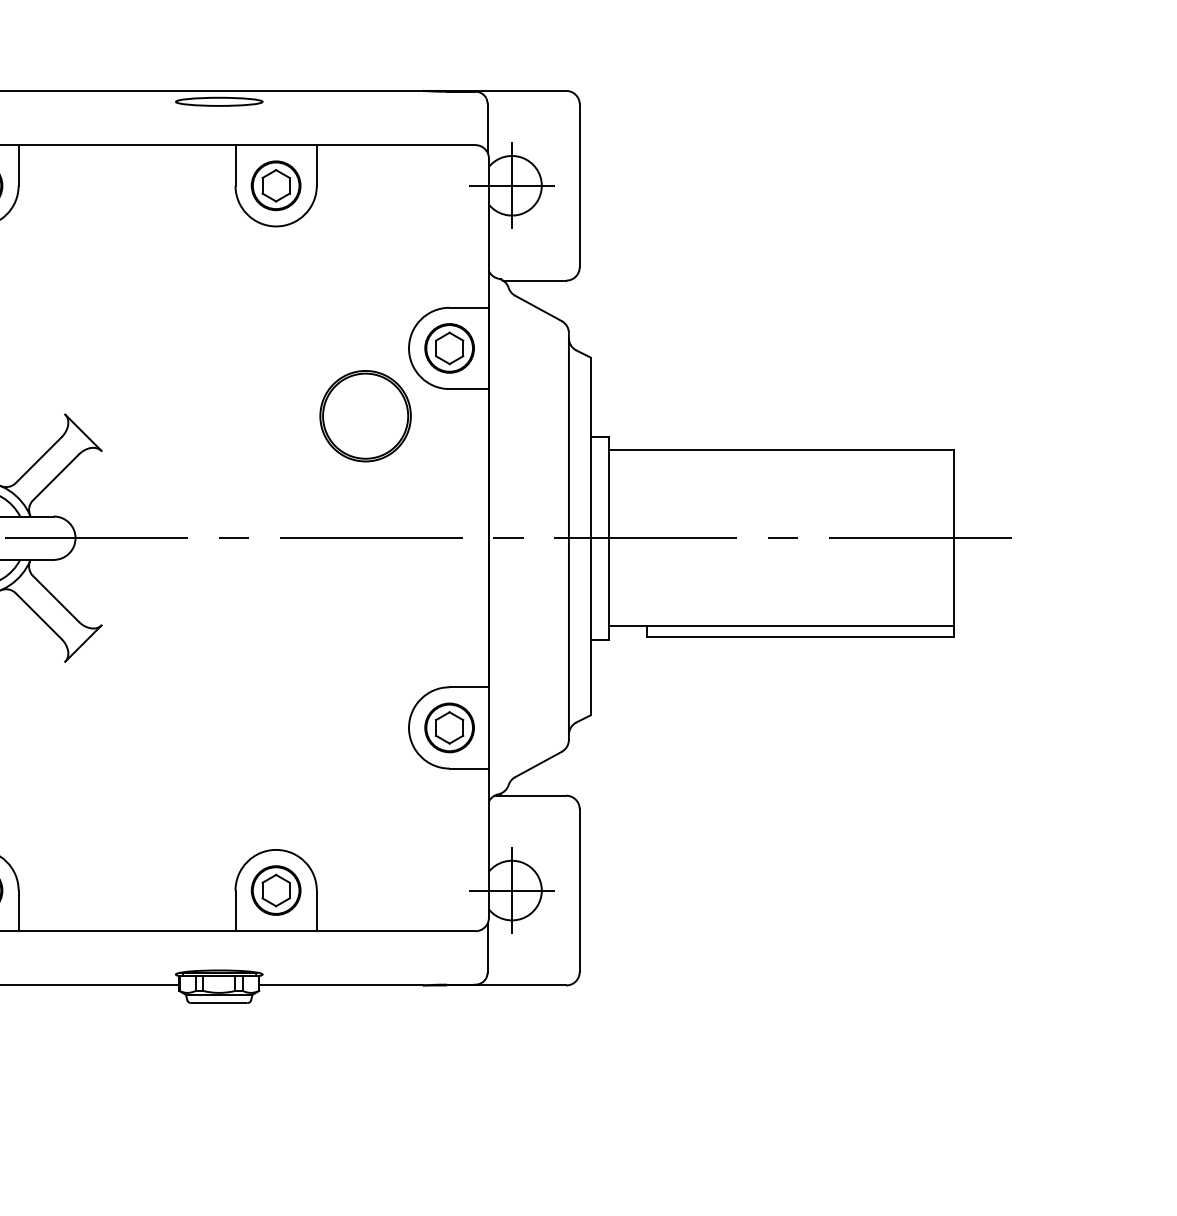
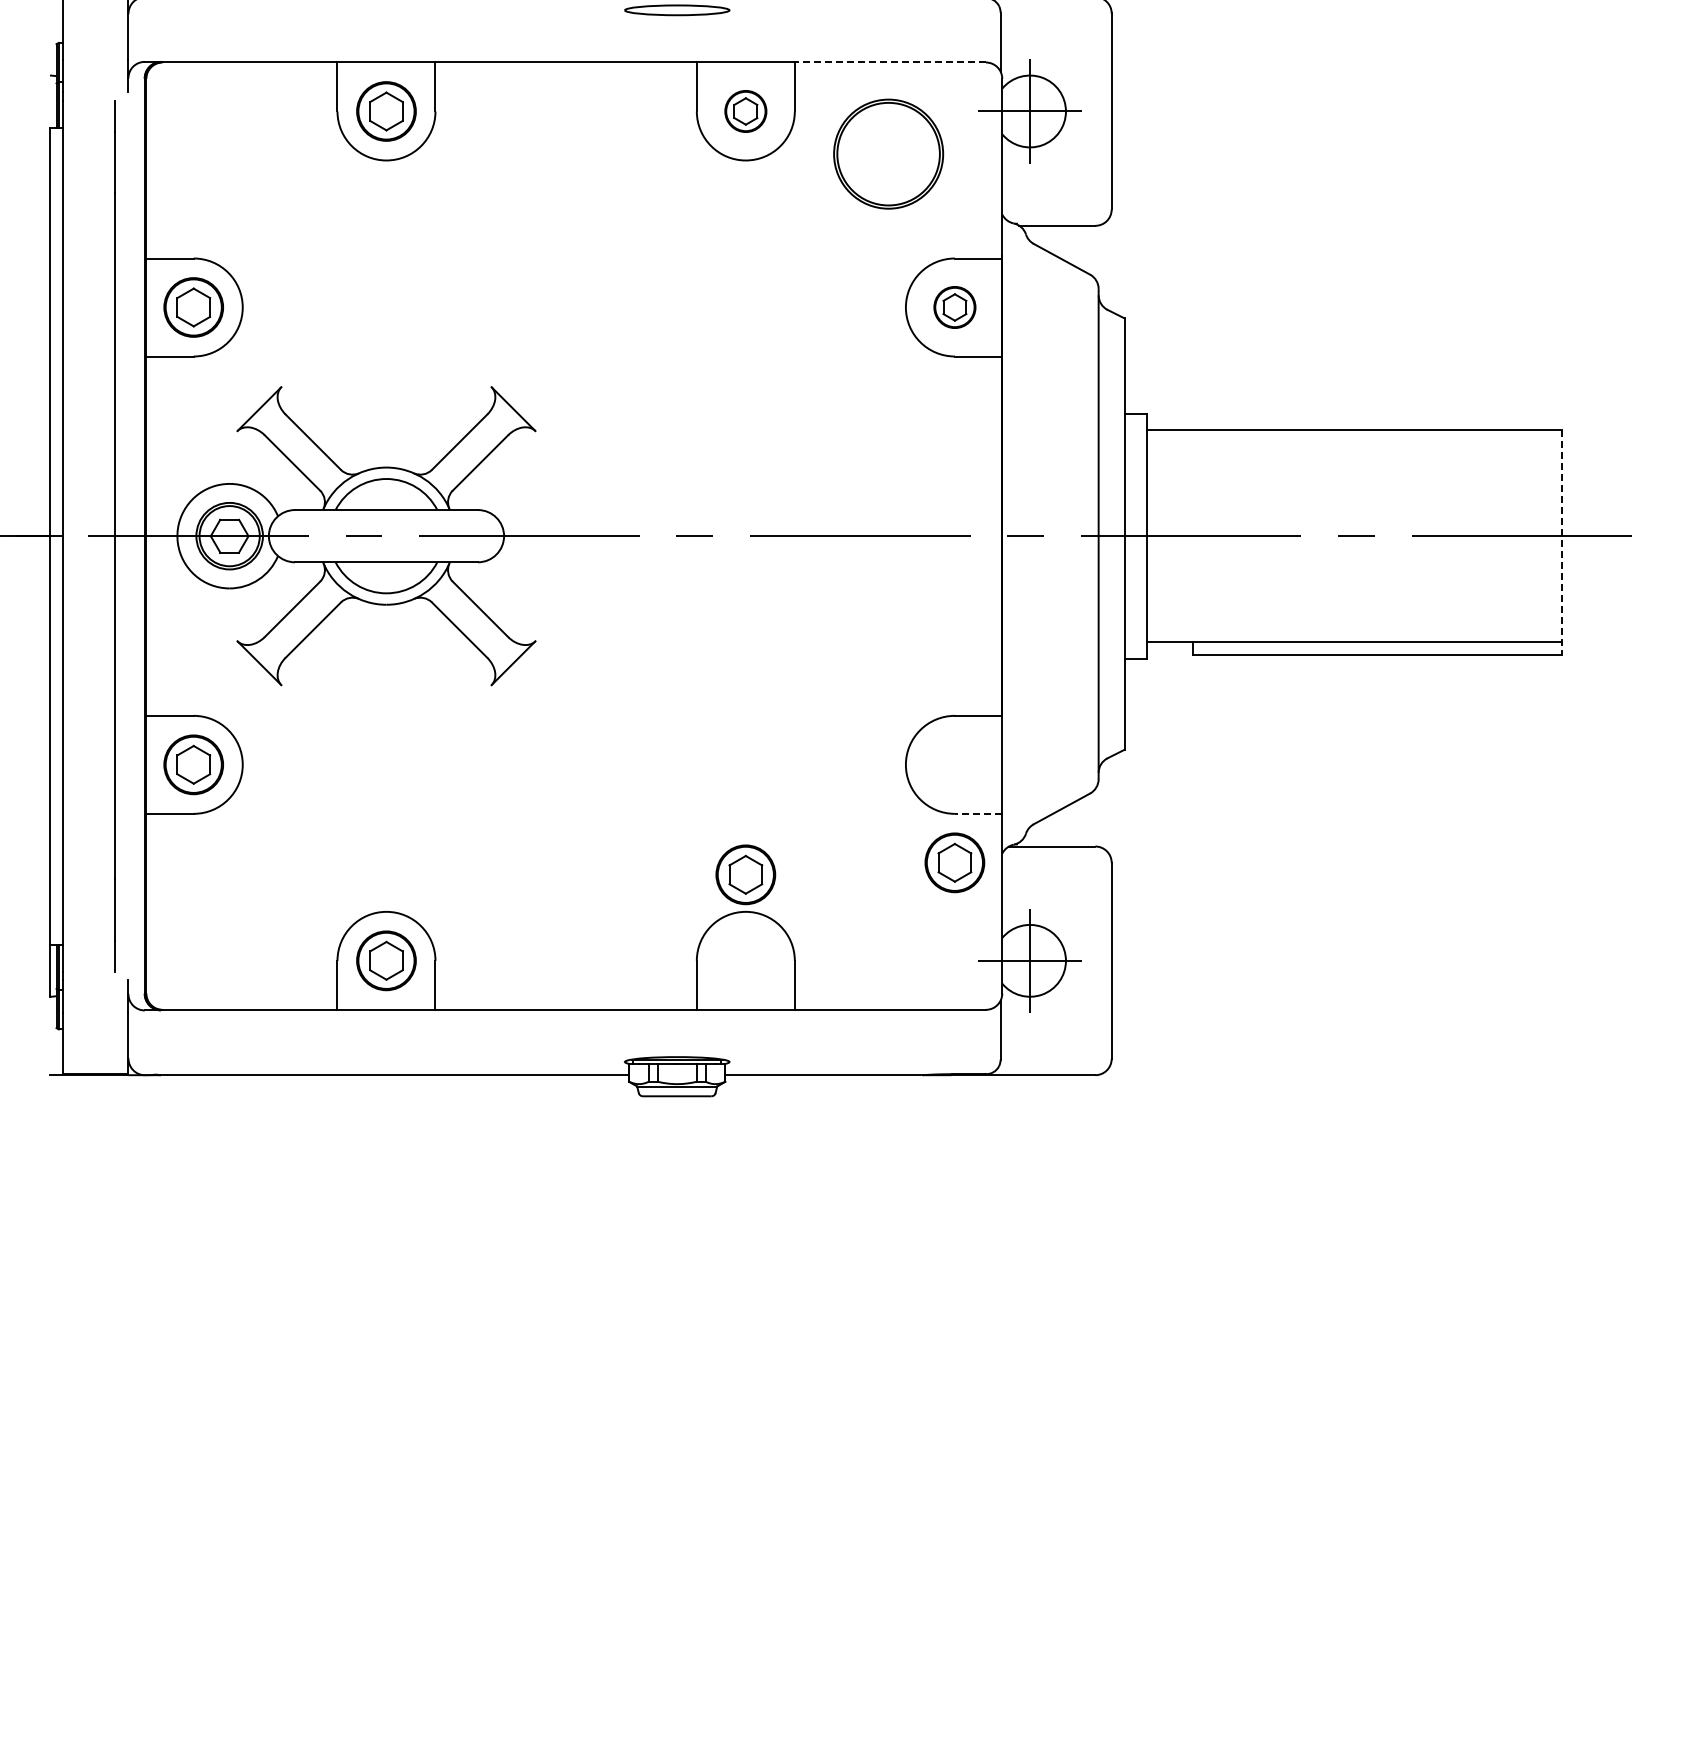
line: (396, 145) -> (890, 62), solid -> dashed
part: (275, 185) -> (745, 111), size x0.7
part: (449, 348) -> (954, 307), size x0.7
part: (365, 415) -> (888, 153), moved
line: (953, 543) -> (1562, 542), solid -> dashed
part: (449, 727) -> (954, 862), moved
line: (469, 768) -> (978, 813), solid -> dashed
part: (275, 890) -> (745, 874), moved

